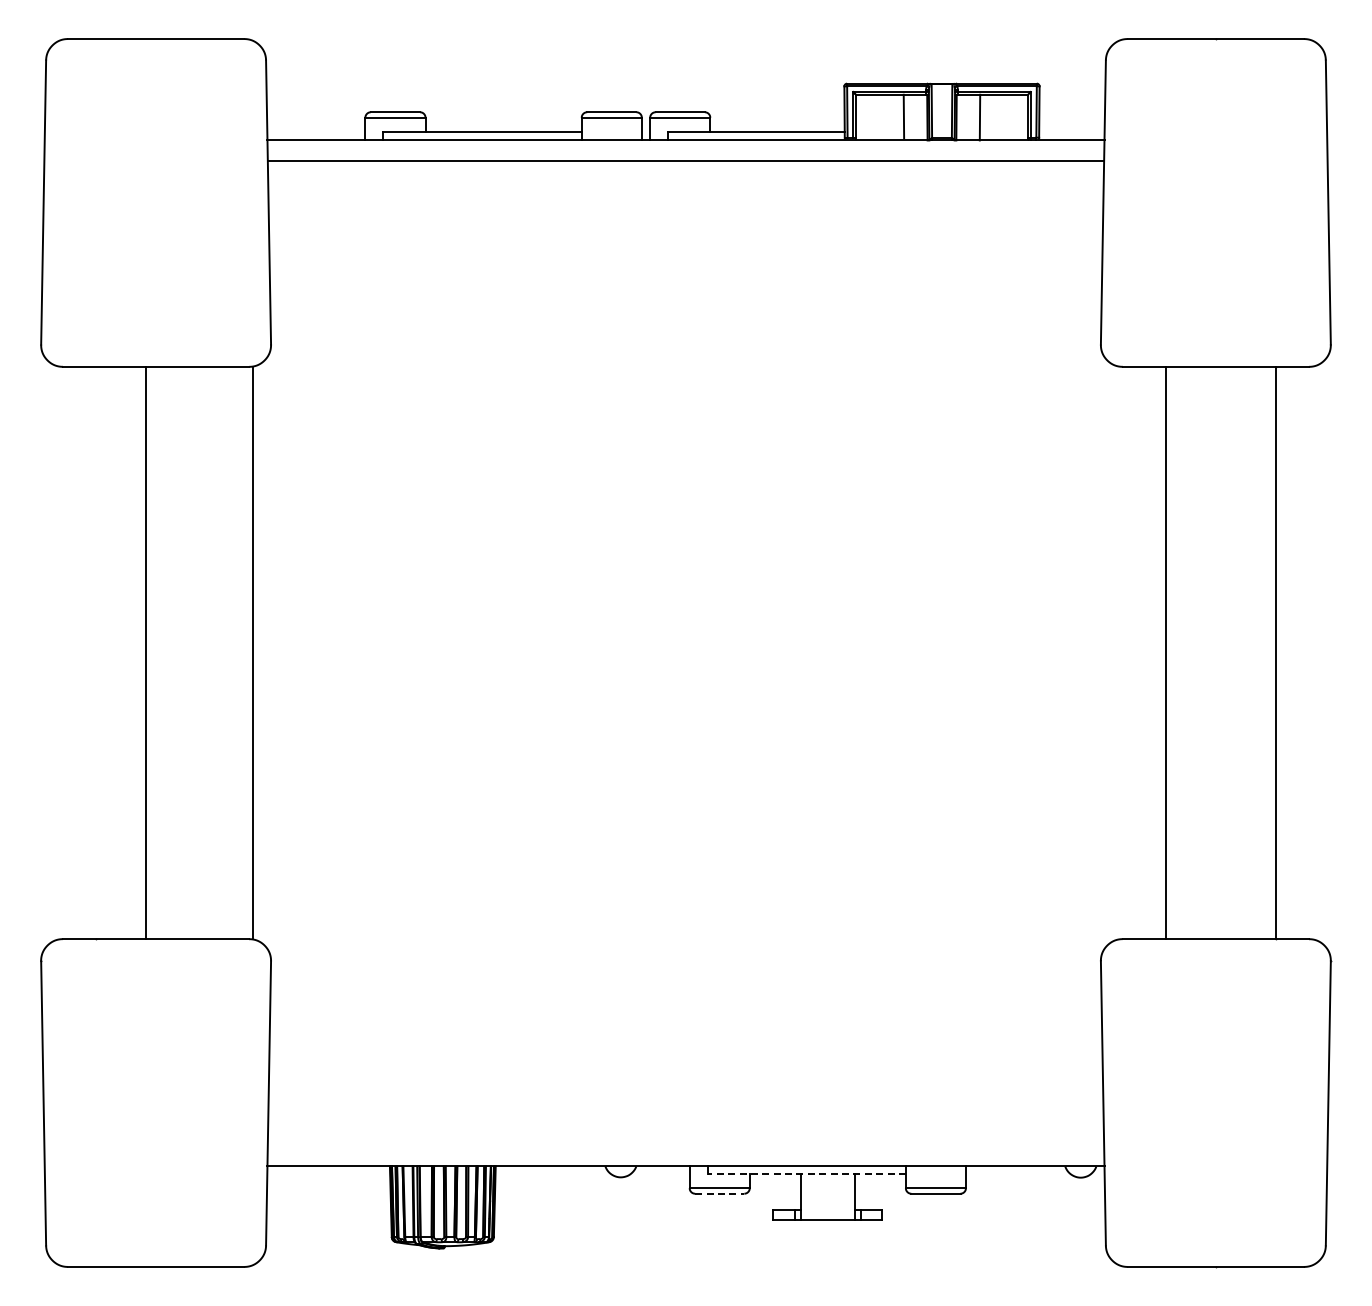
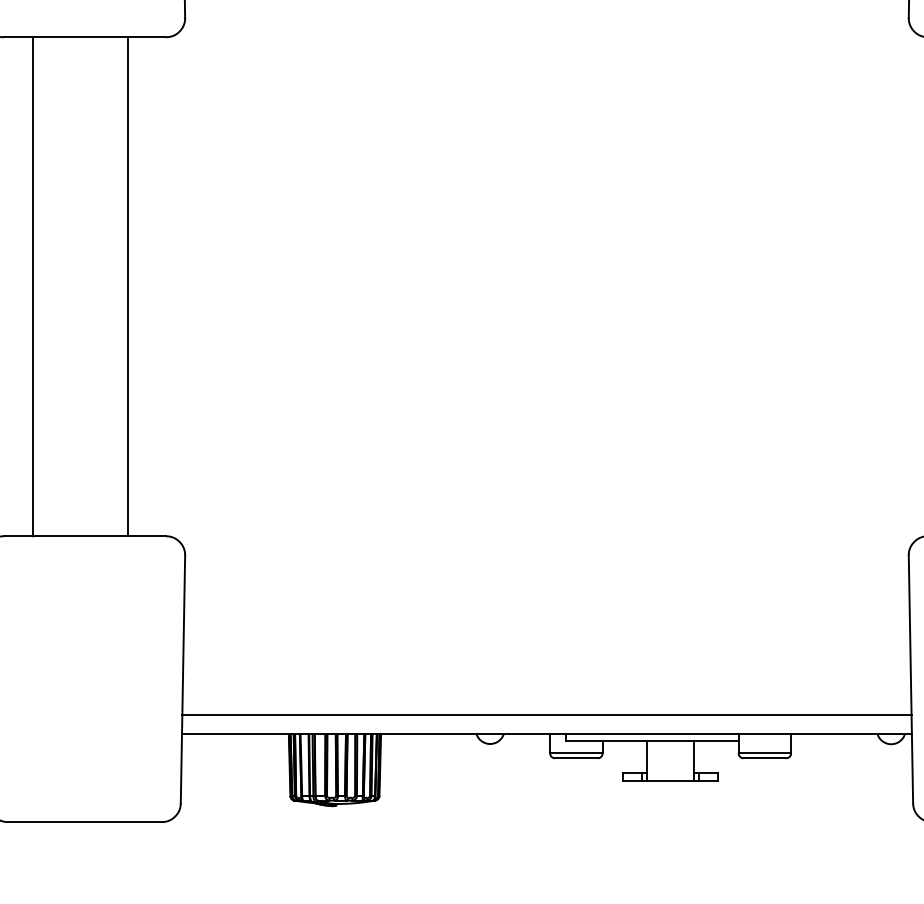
line: (146, 652) -> (32, 286), moved
line: (252, 652) -> (127, 286), moved
line: (685, 1144) -> (546, 715), added
line: (807, 1174) -> (652, 741), dashed -> solid
line: (719, 1193) -> (576, 758), dashed -> solid

